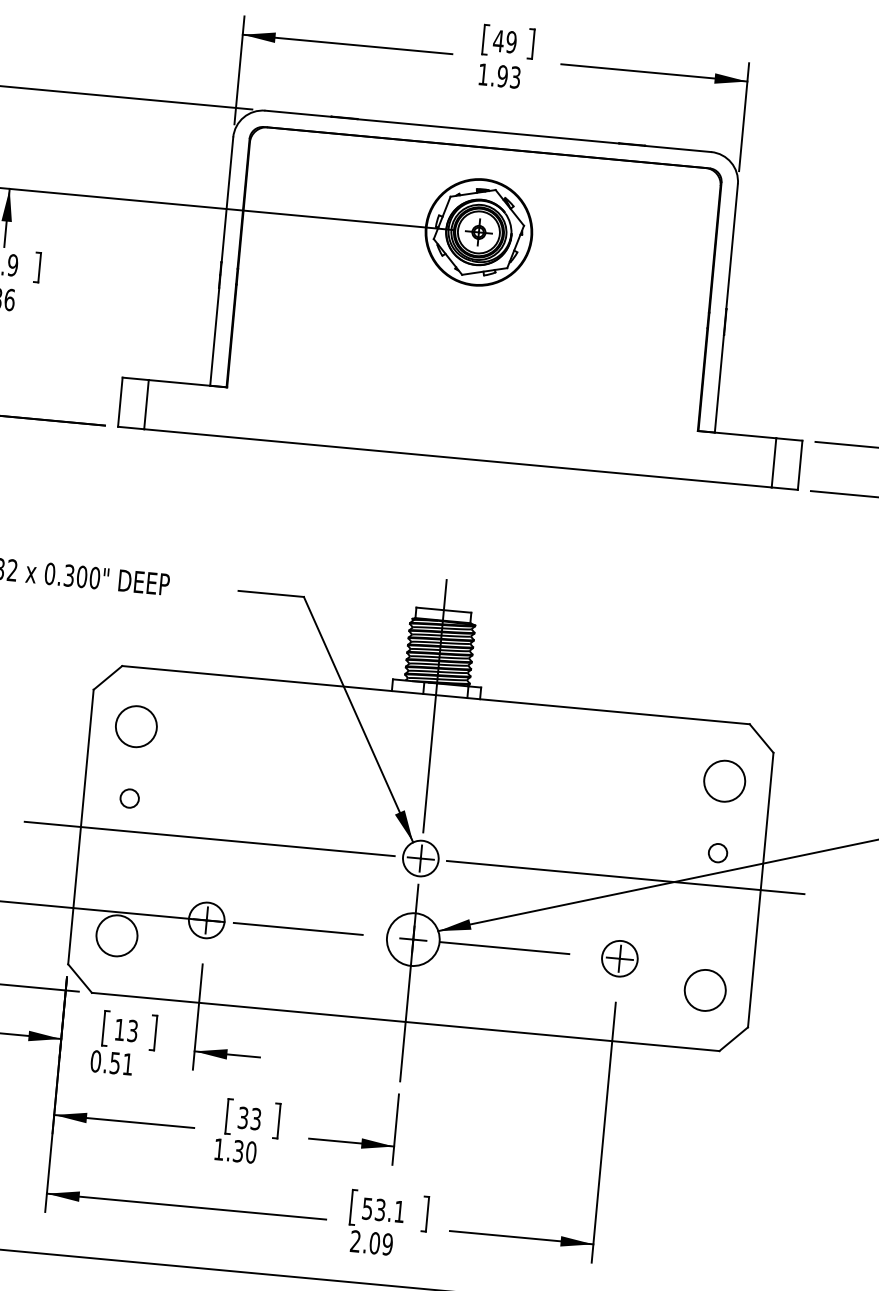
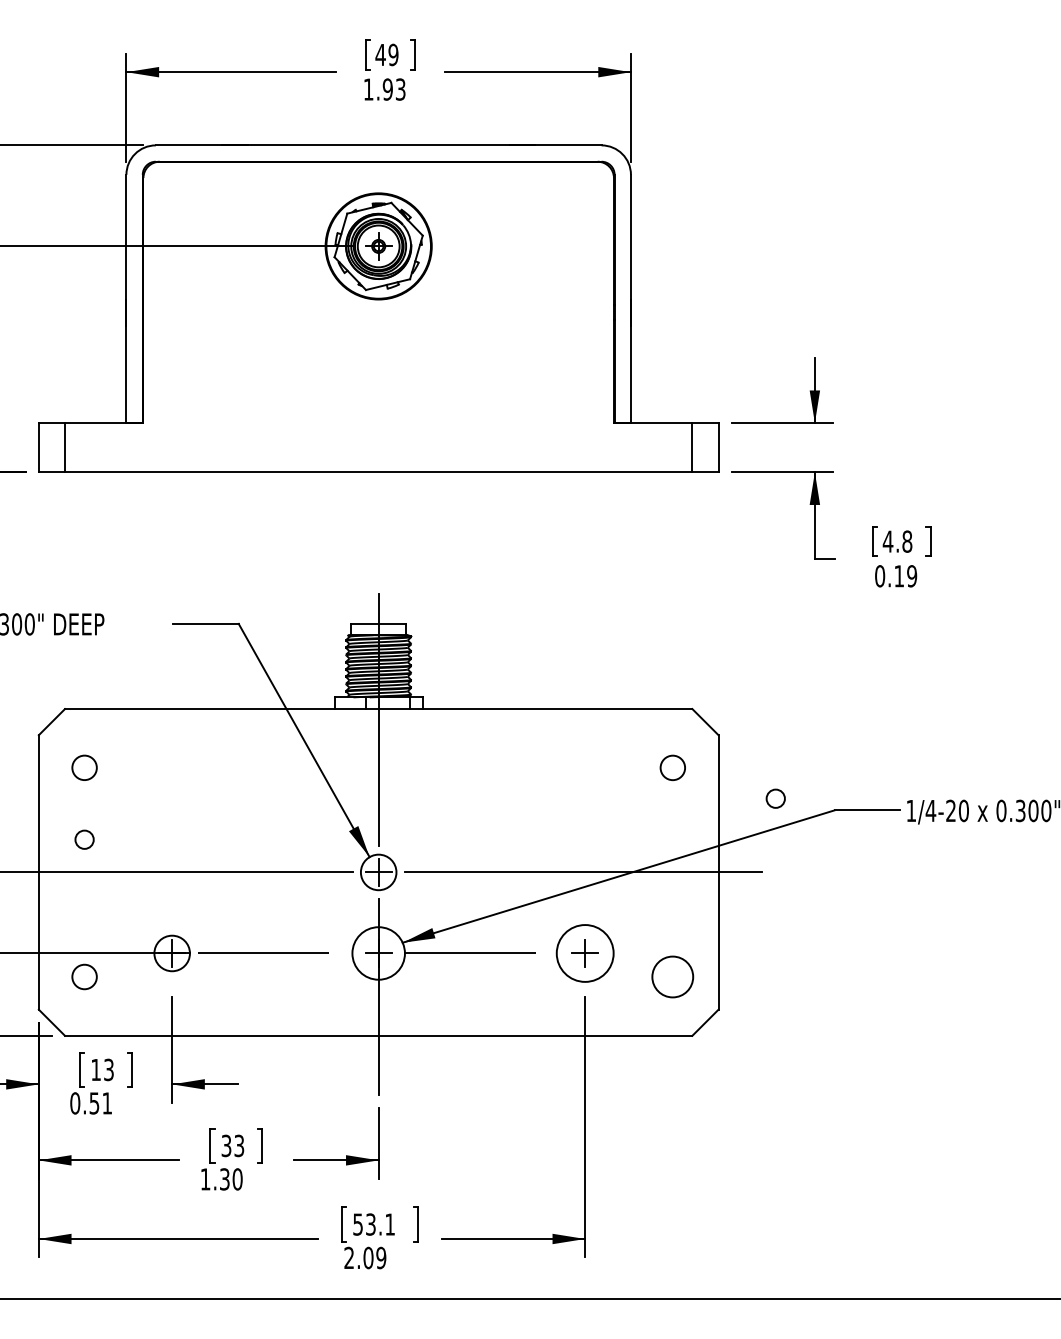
circle: (136, 726) -> (84, 767), size x0.6
circle: (724, 780) -> (672, 767), size x0.6
circle: (717, 852) -> (775, 798), moved
circle: (116, 935) -> (84, 976), size x0.6
circle: (619, 958) -> (584, 953), size x1.6

